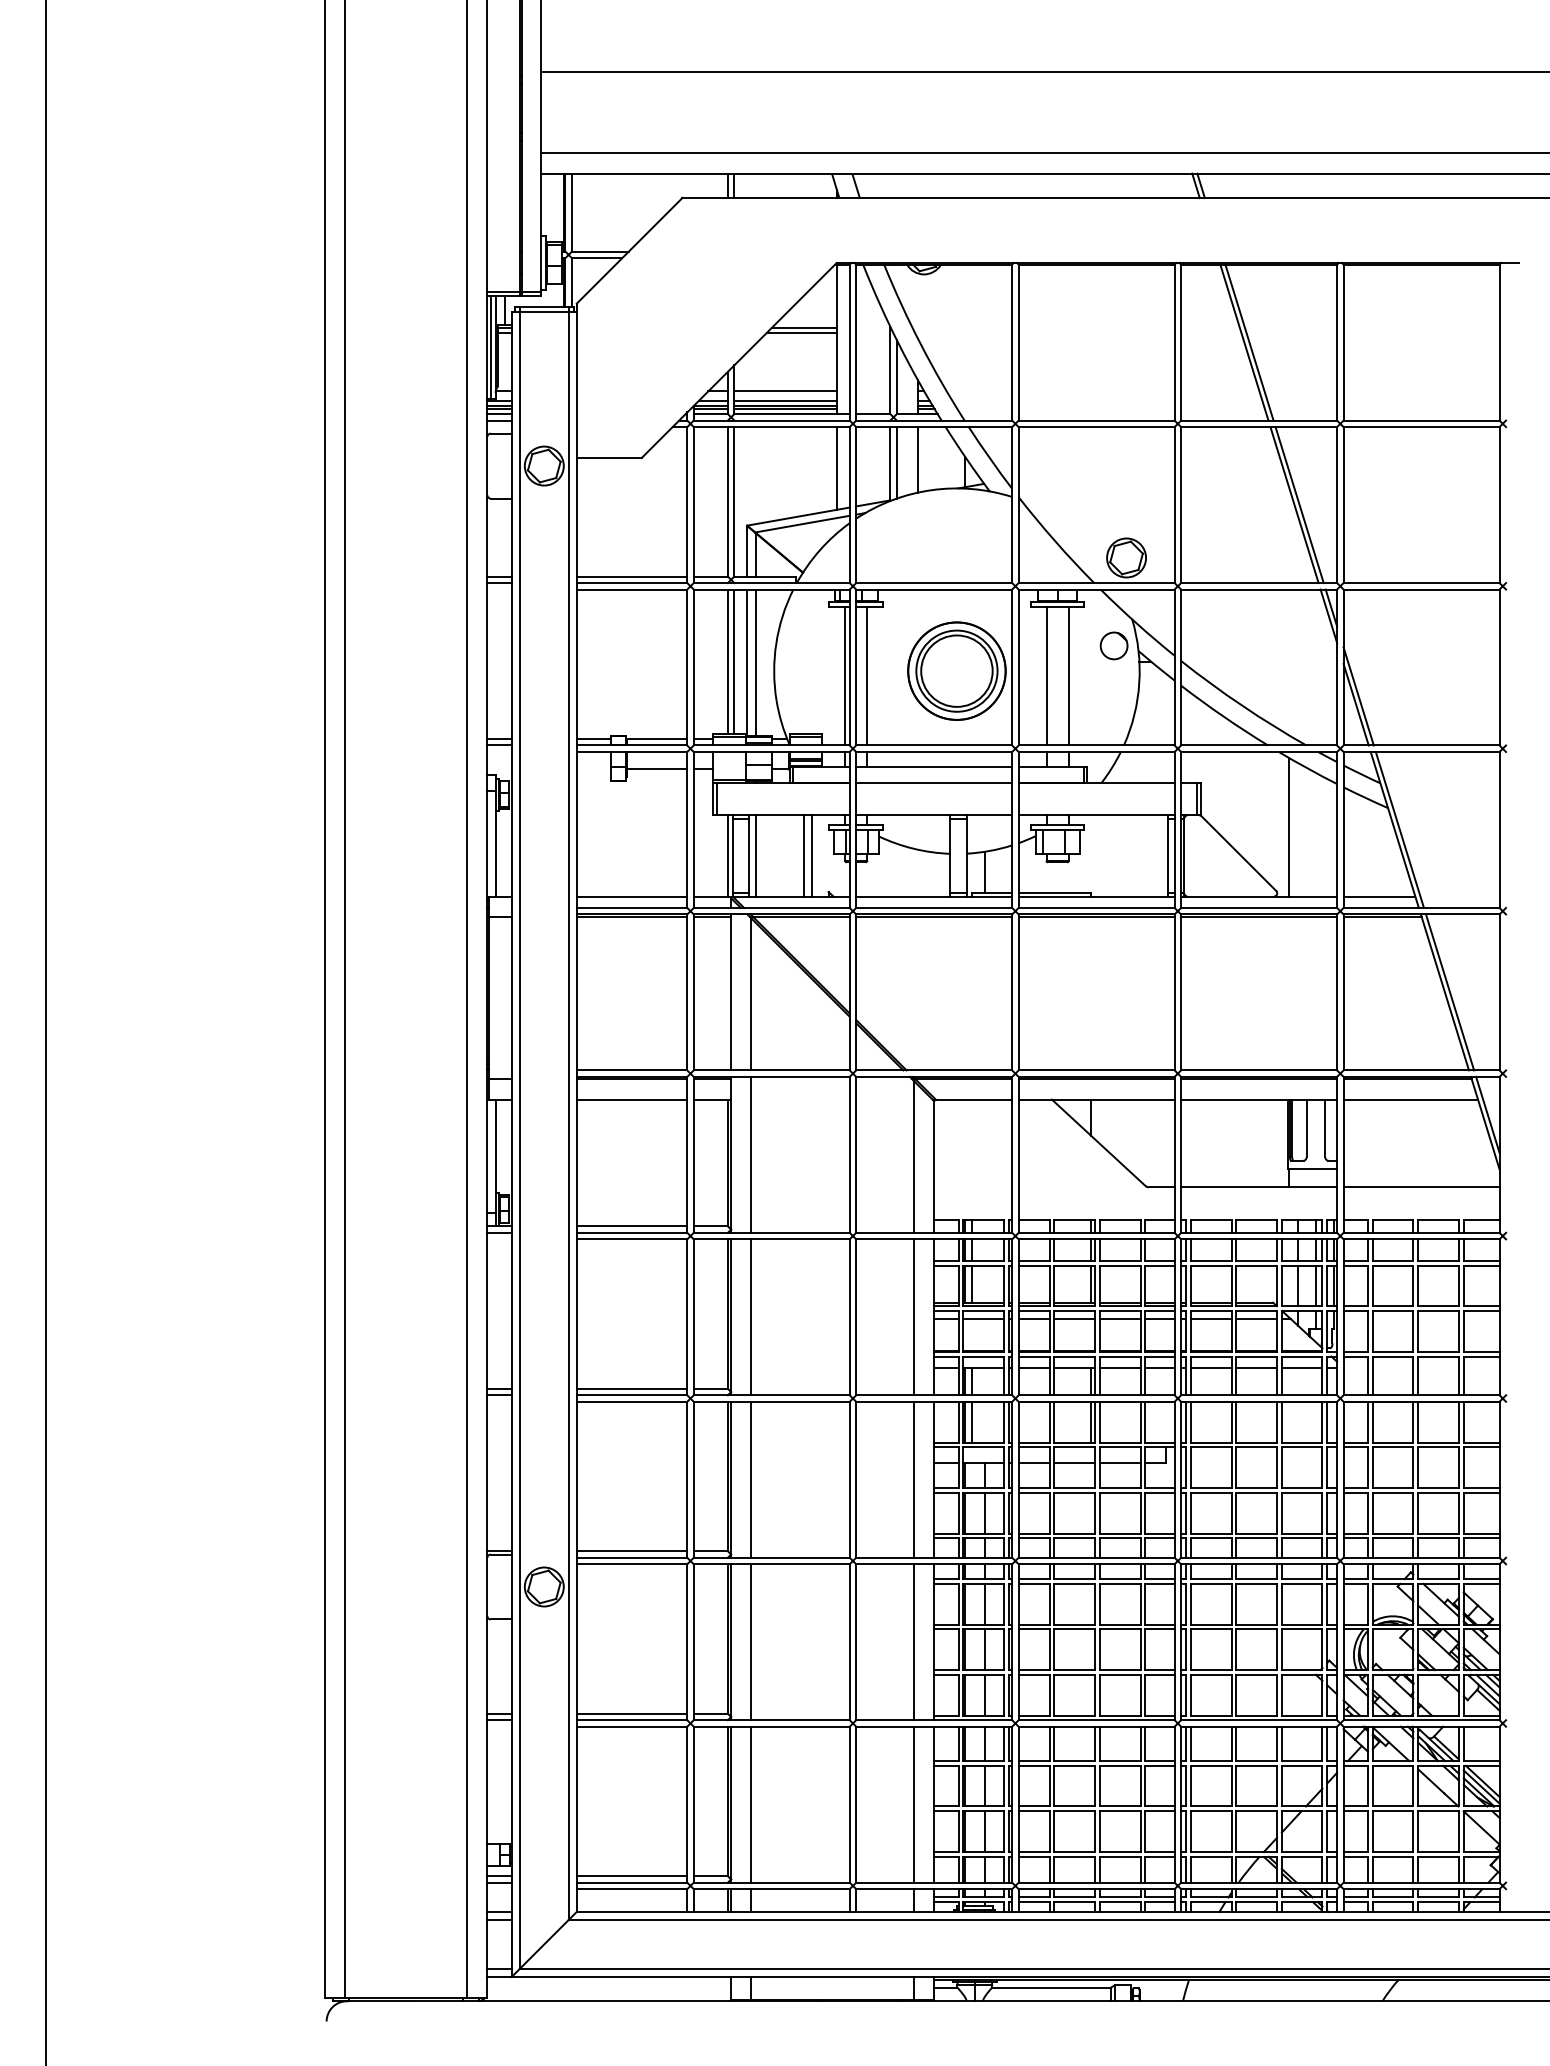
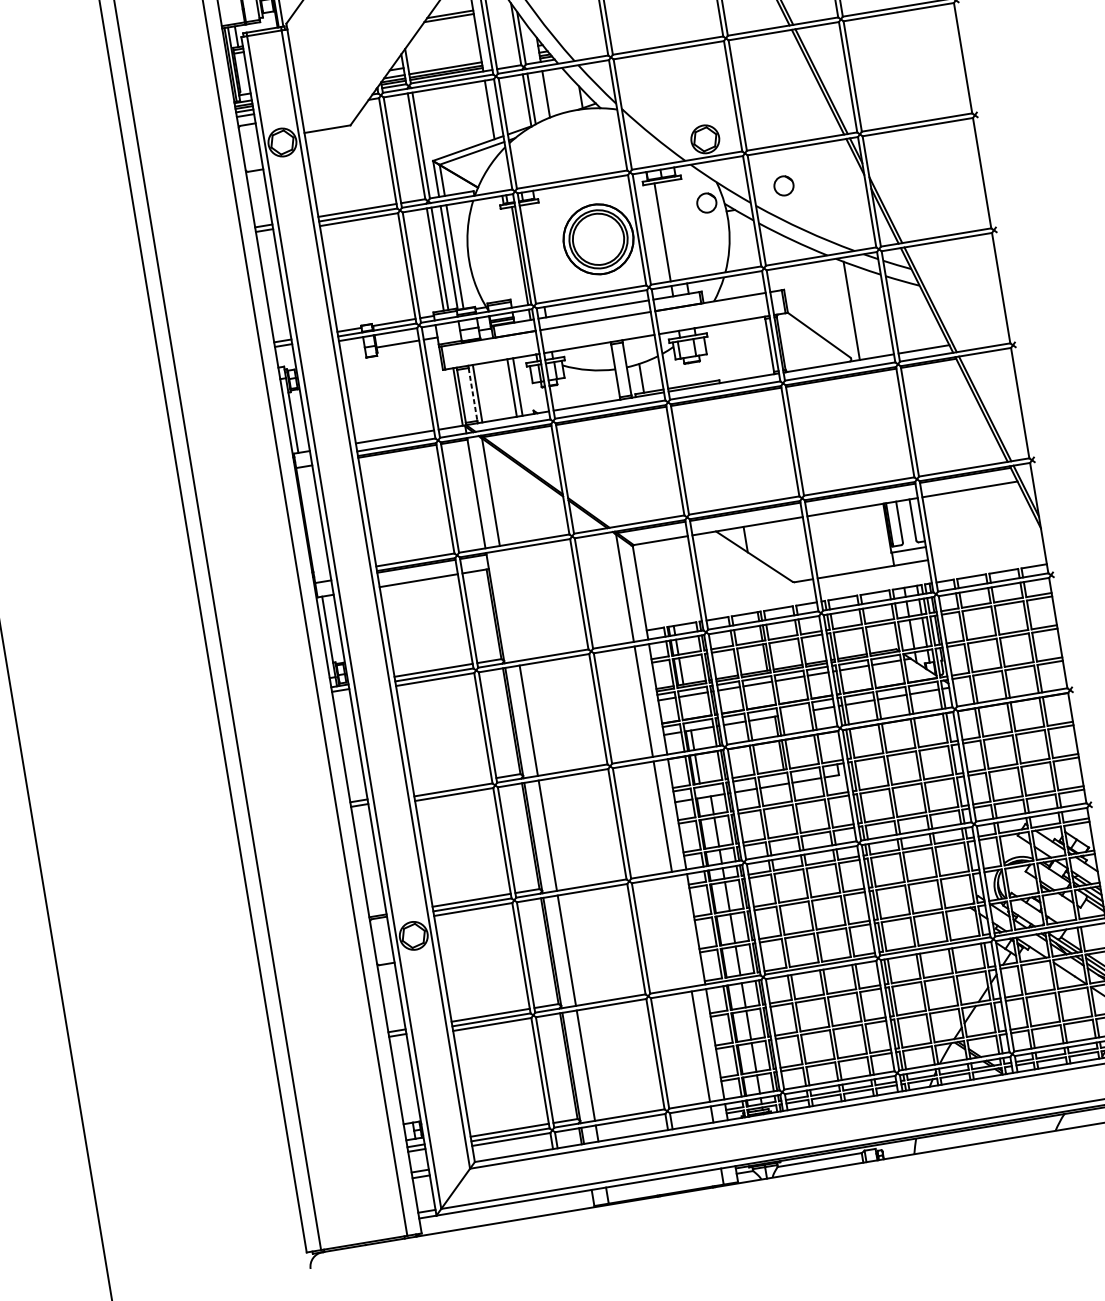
line: (785, 391) -> (444, 61), removed
part: (1223, 639) -> (783, 185), added
line: (867, 676) -> (535, 253), removed
line: (1068, 676) -> (678, 230), removed
line: (749, 856) -> (473, 394), solid -> dashed
line: (751, 1154) -> (509, 605), removed
line: (1421, 1187) -> (987, 550), removed
line: (1119, 1367) -> (795, 713), removed
line: (631, 1388) -> (452, 785), removed
line: (913, 1642) -> (681, 931), removed

